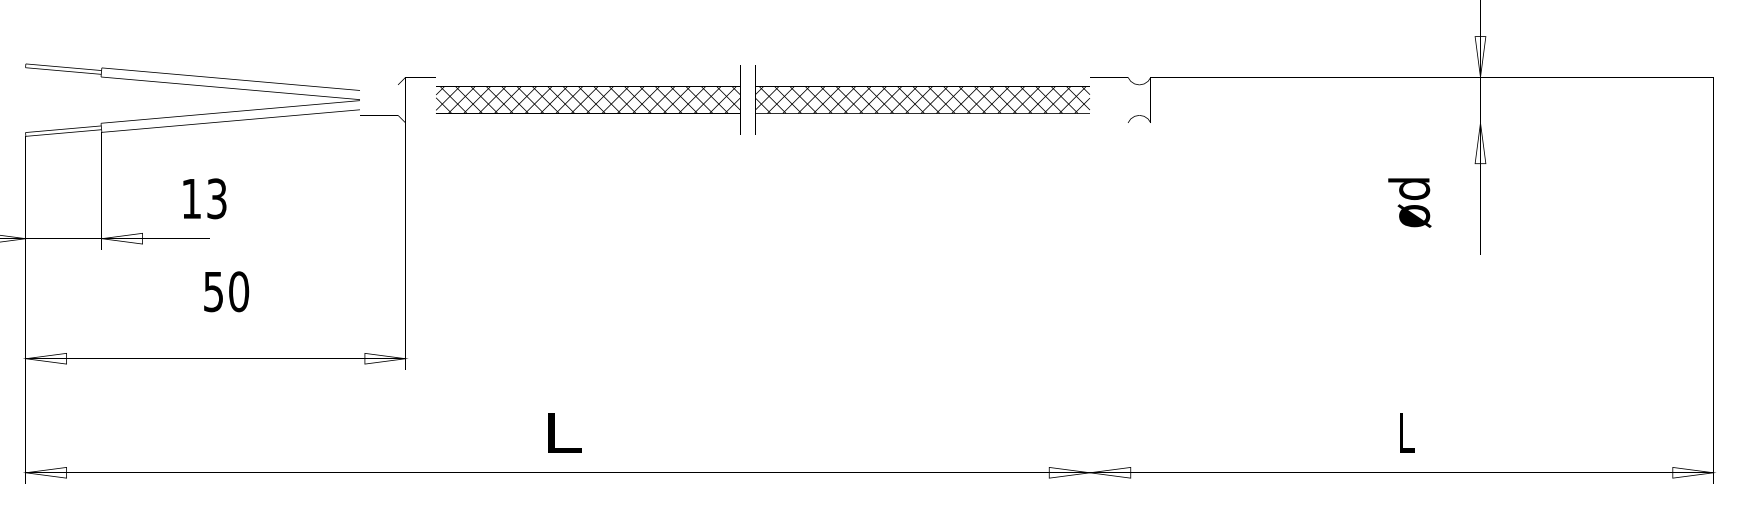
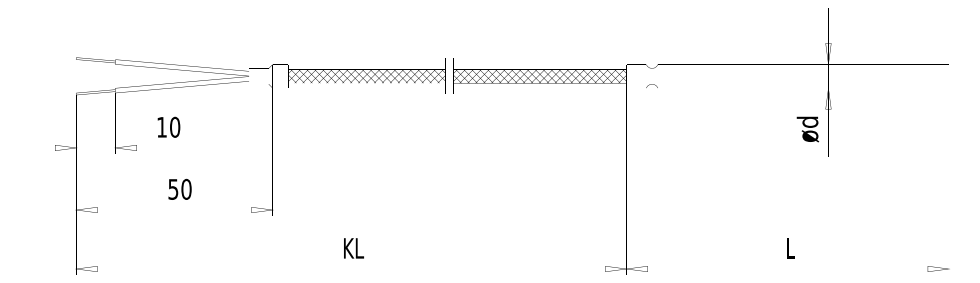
text: (217, 197) -> (175, 126), 13 -> 10
text: (1408, 202) -> (807, 129), moved
text: (225, 290) -> (179, 188), moved
text: (563, 433) -> (354, 248), L -> KL

